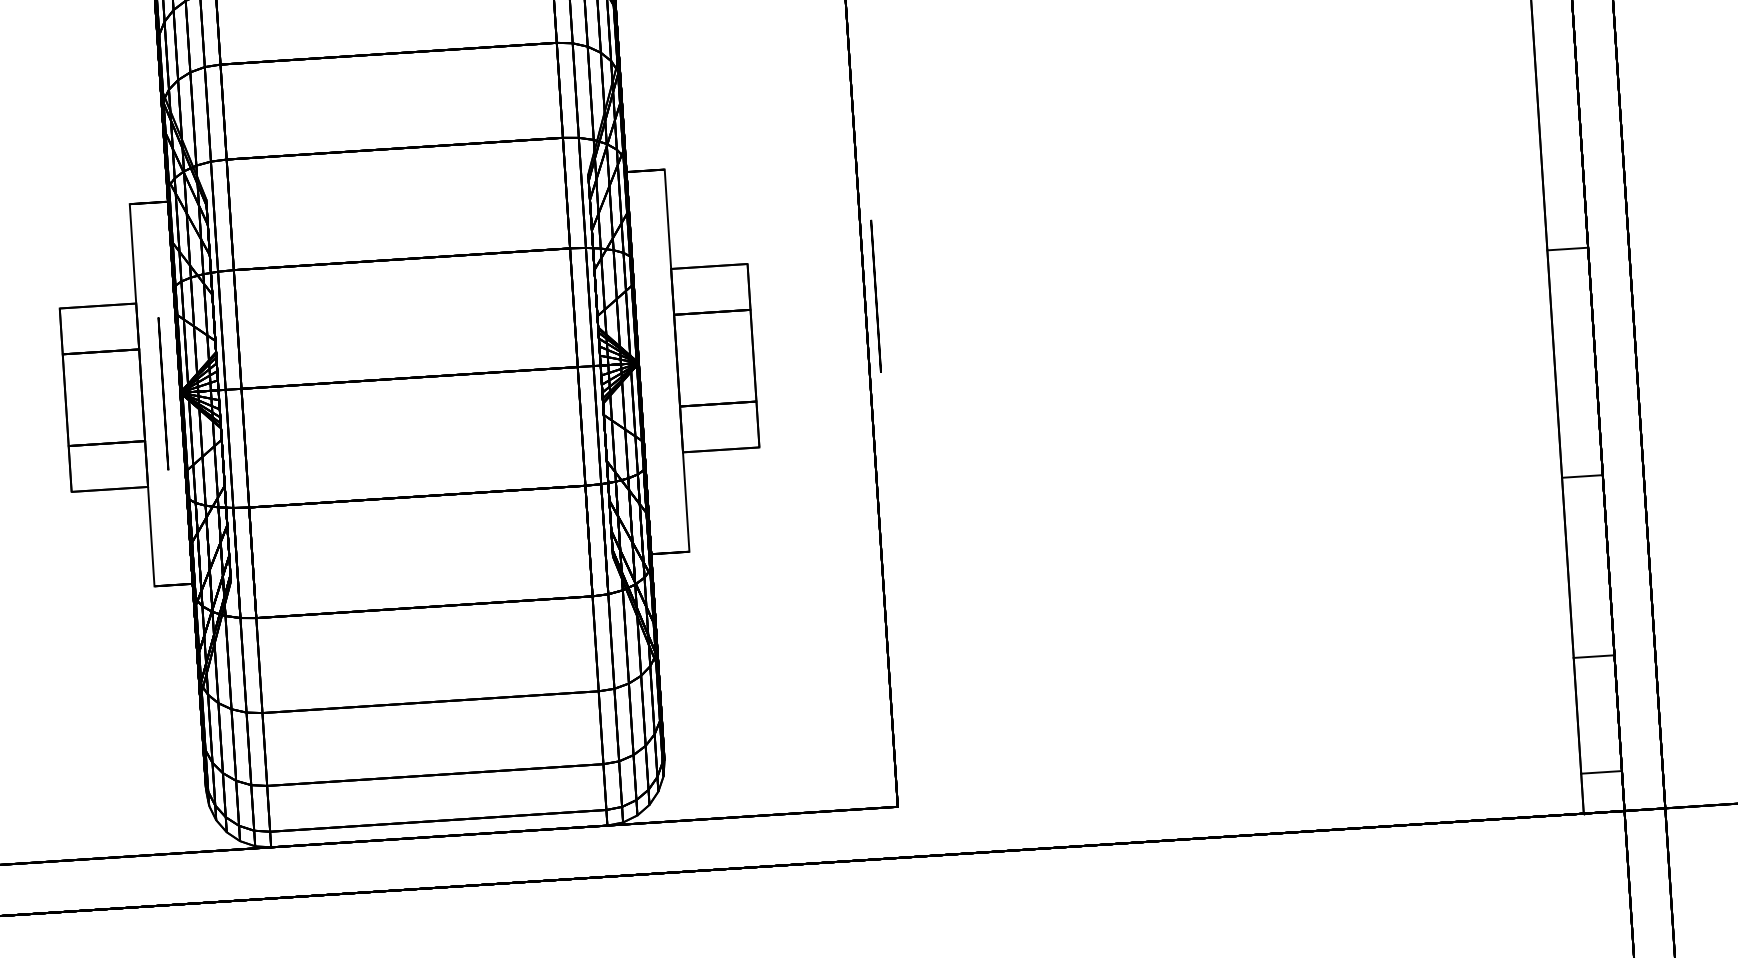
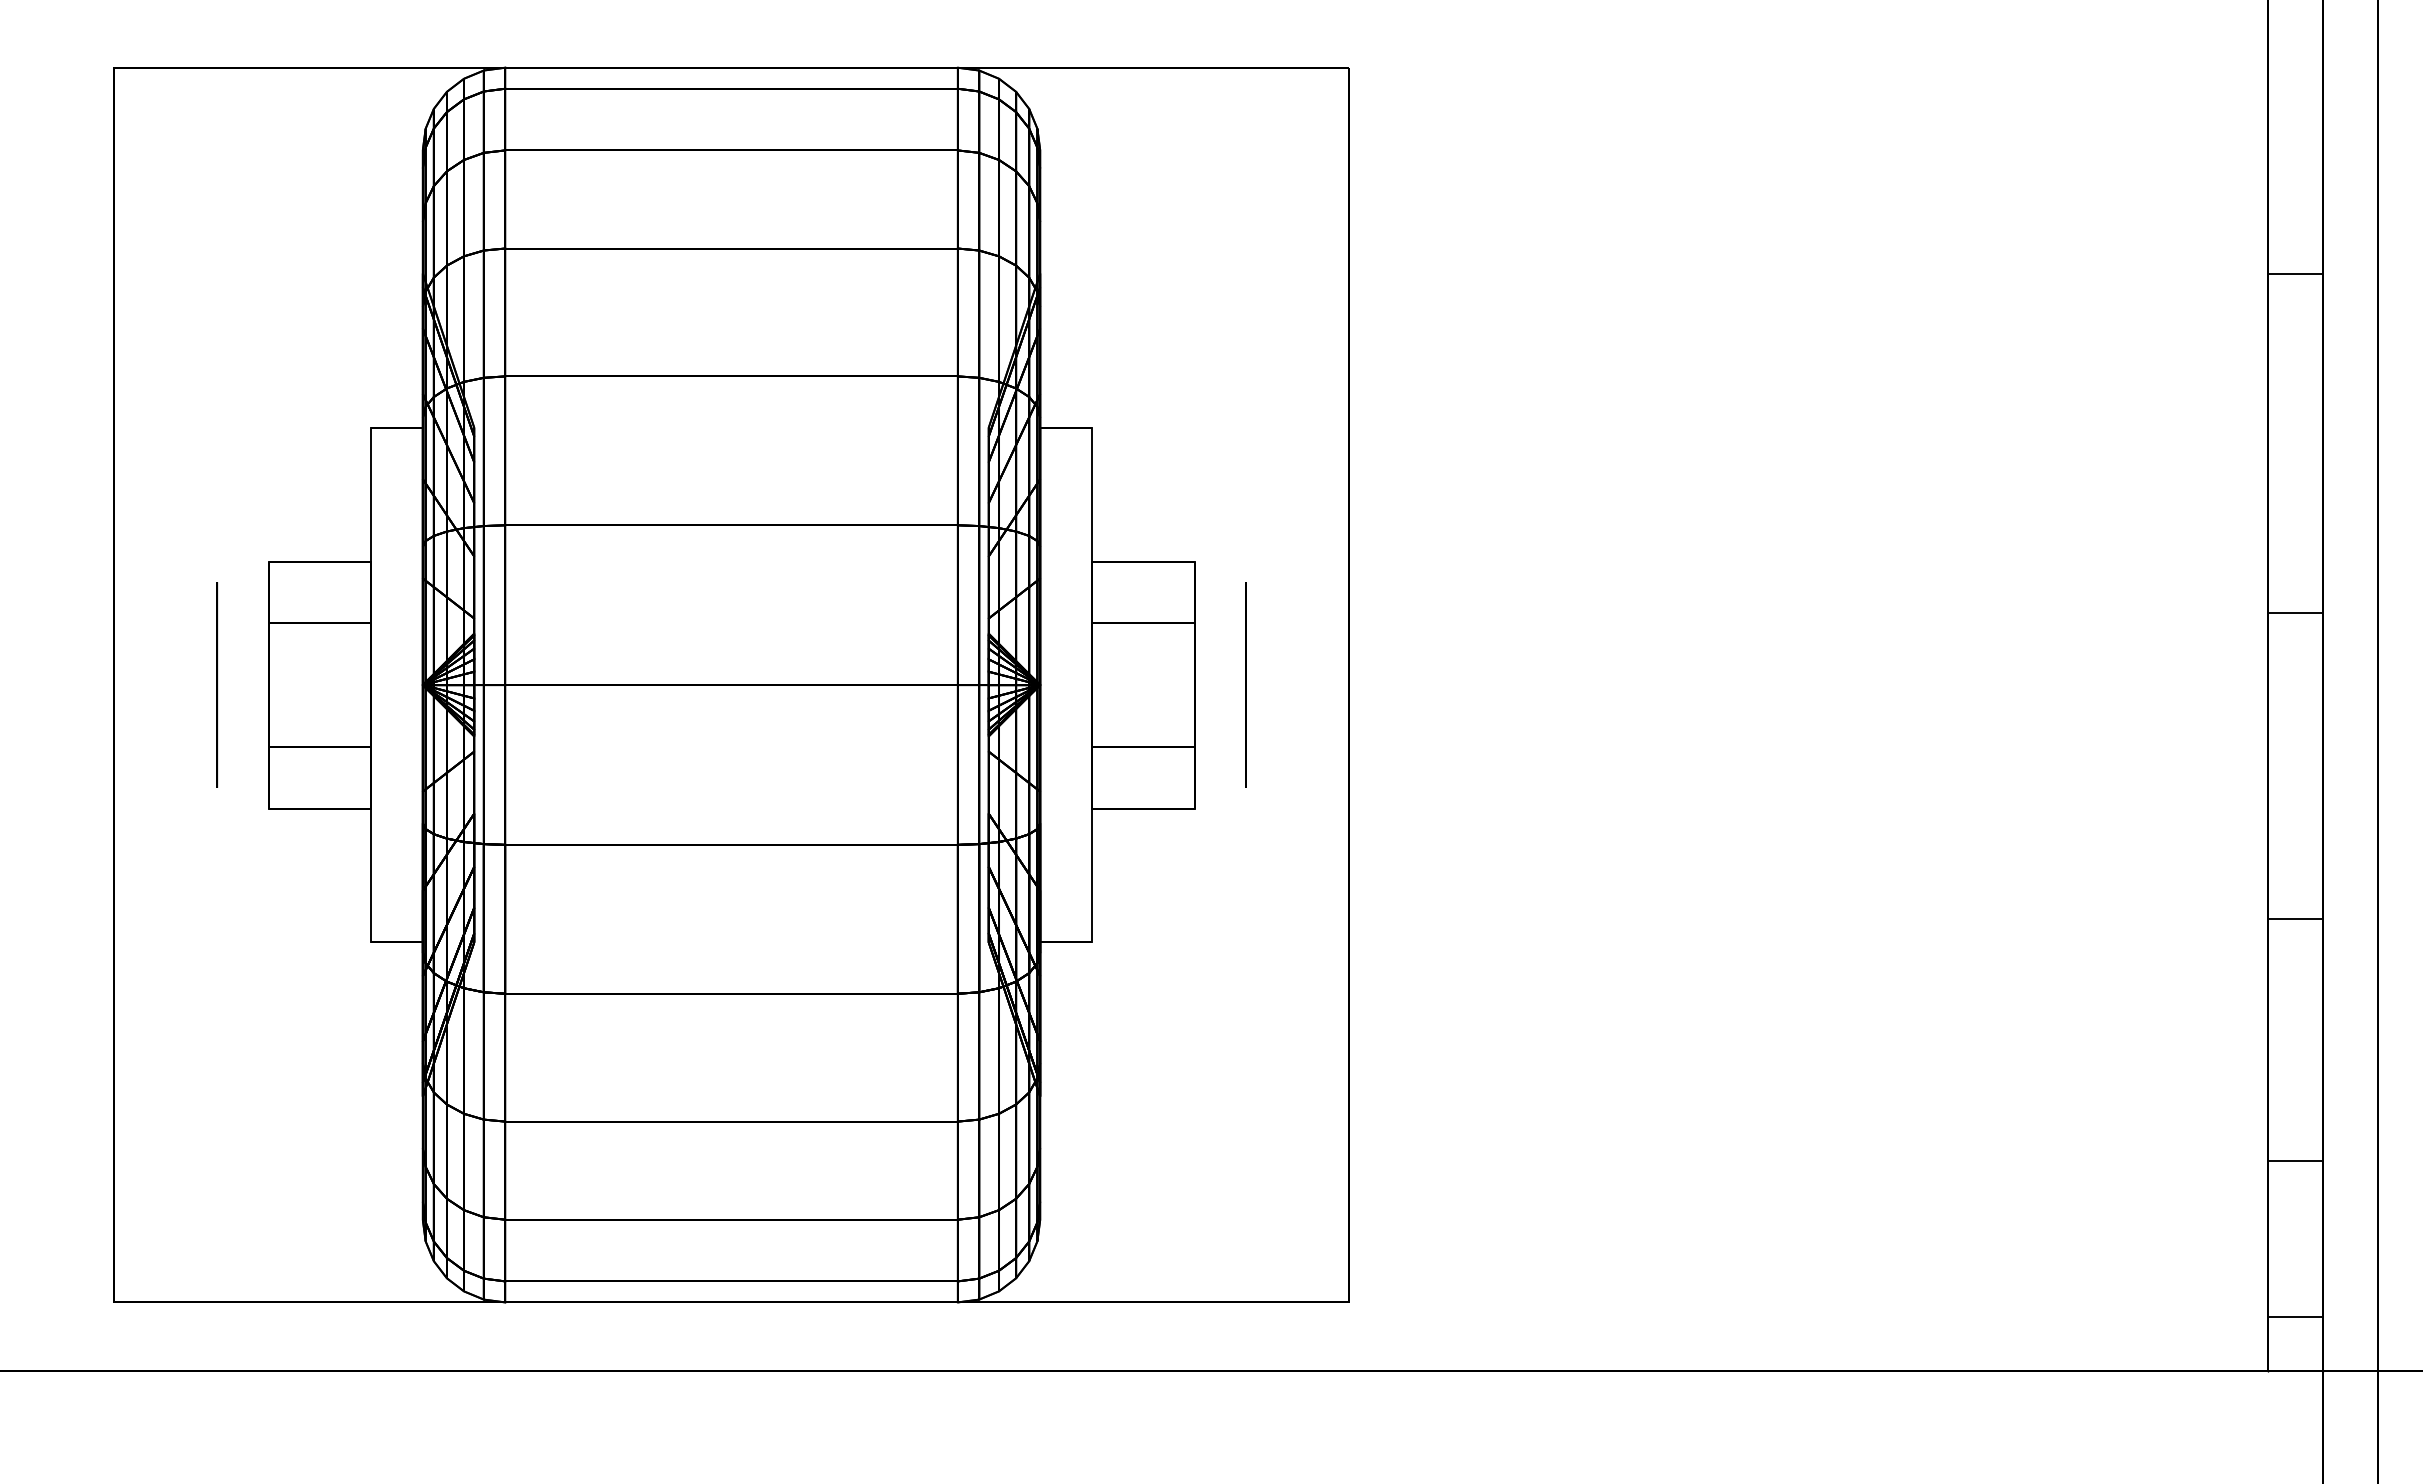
circle: (875, 295) -> (1245, 684), moved
circle: (162, 393) -> (216, 684), moved

